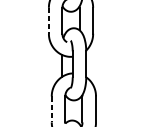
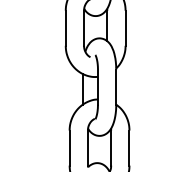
line: (48, 20) -> (65, 28), dashed -> solid
line: (51, 109) -> (69, 148), dashed -> solid

